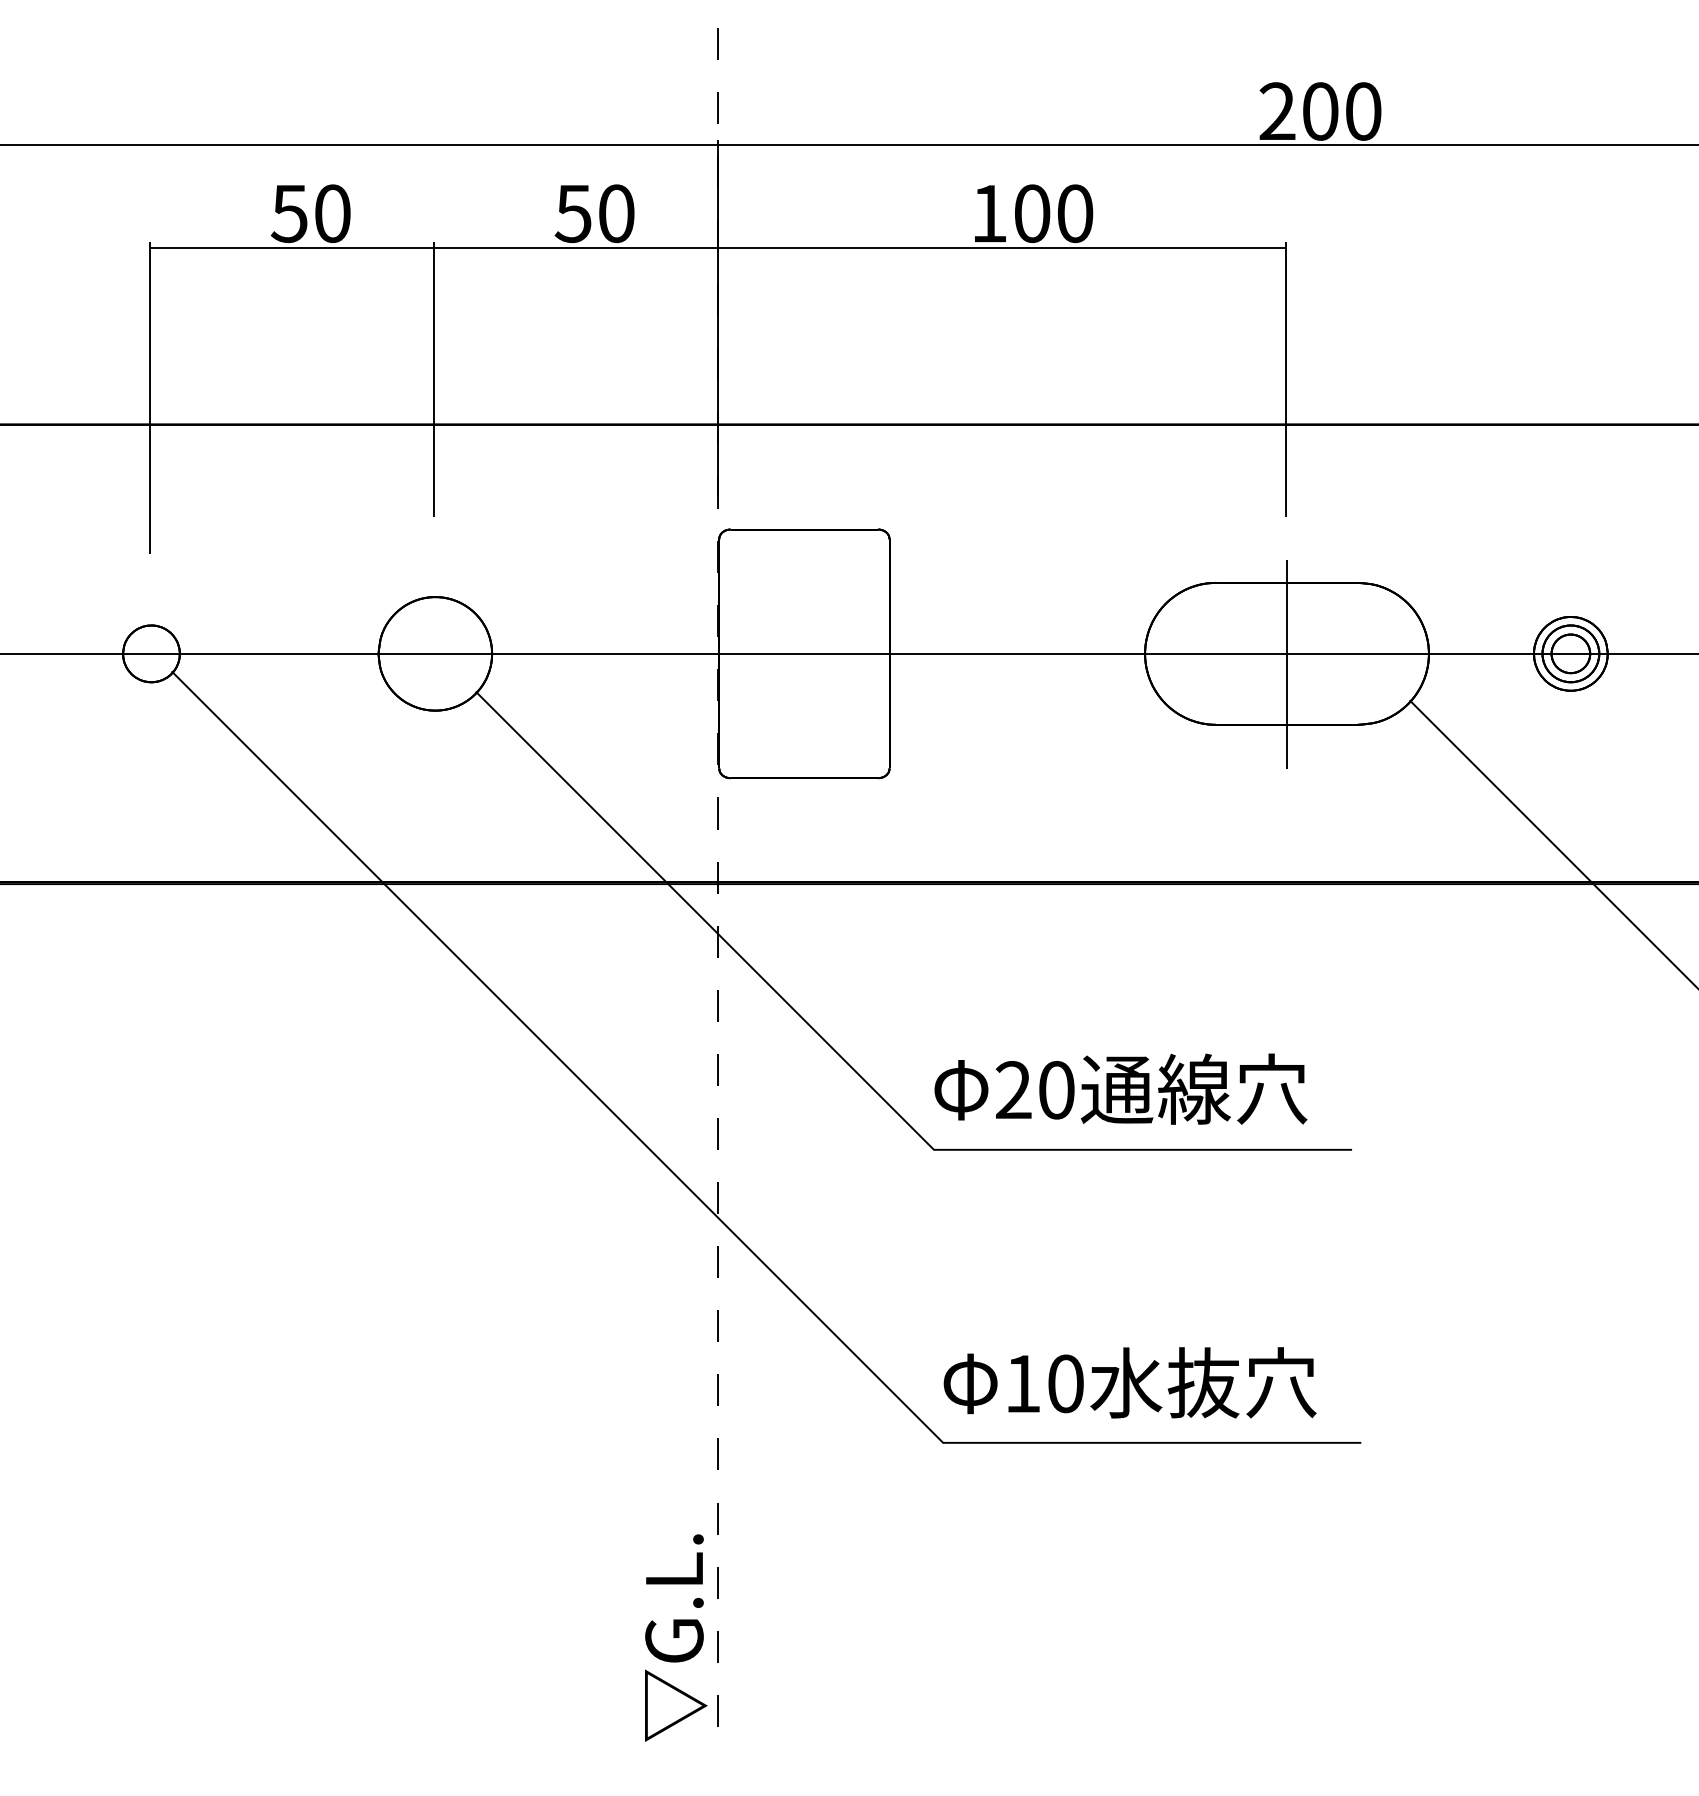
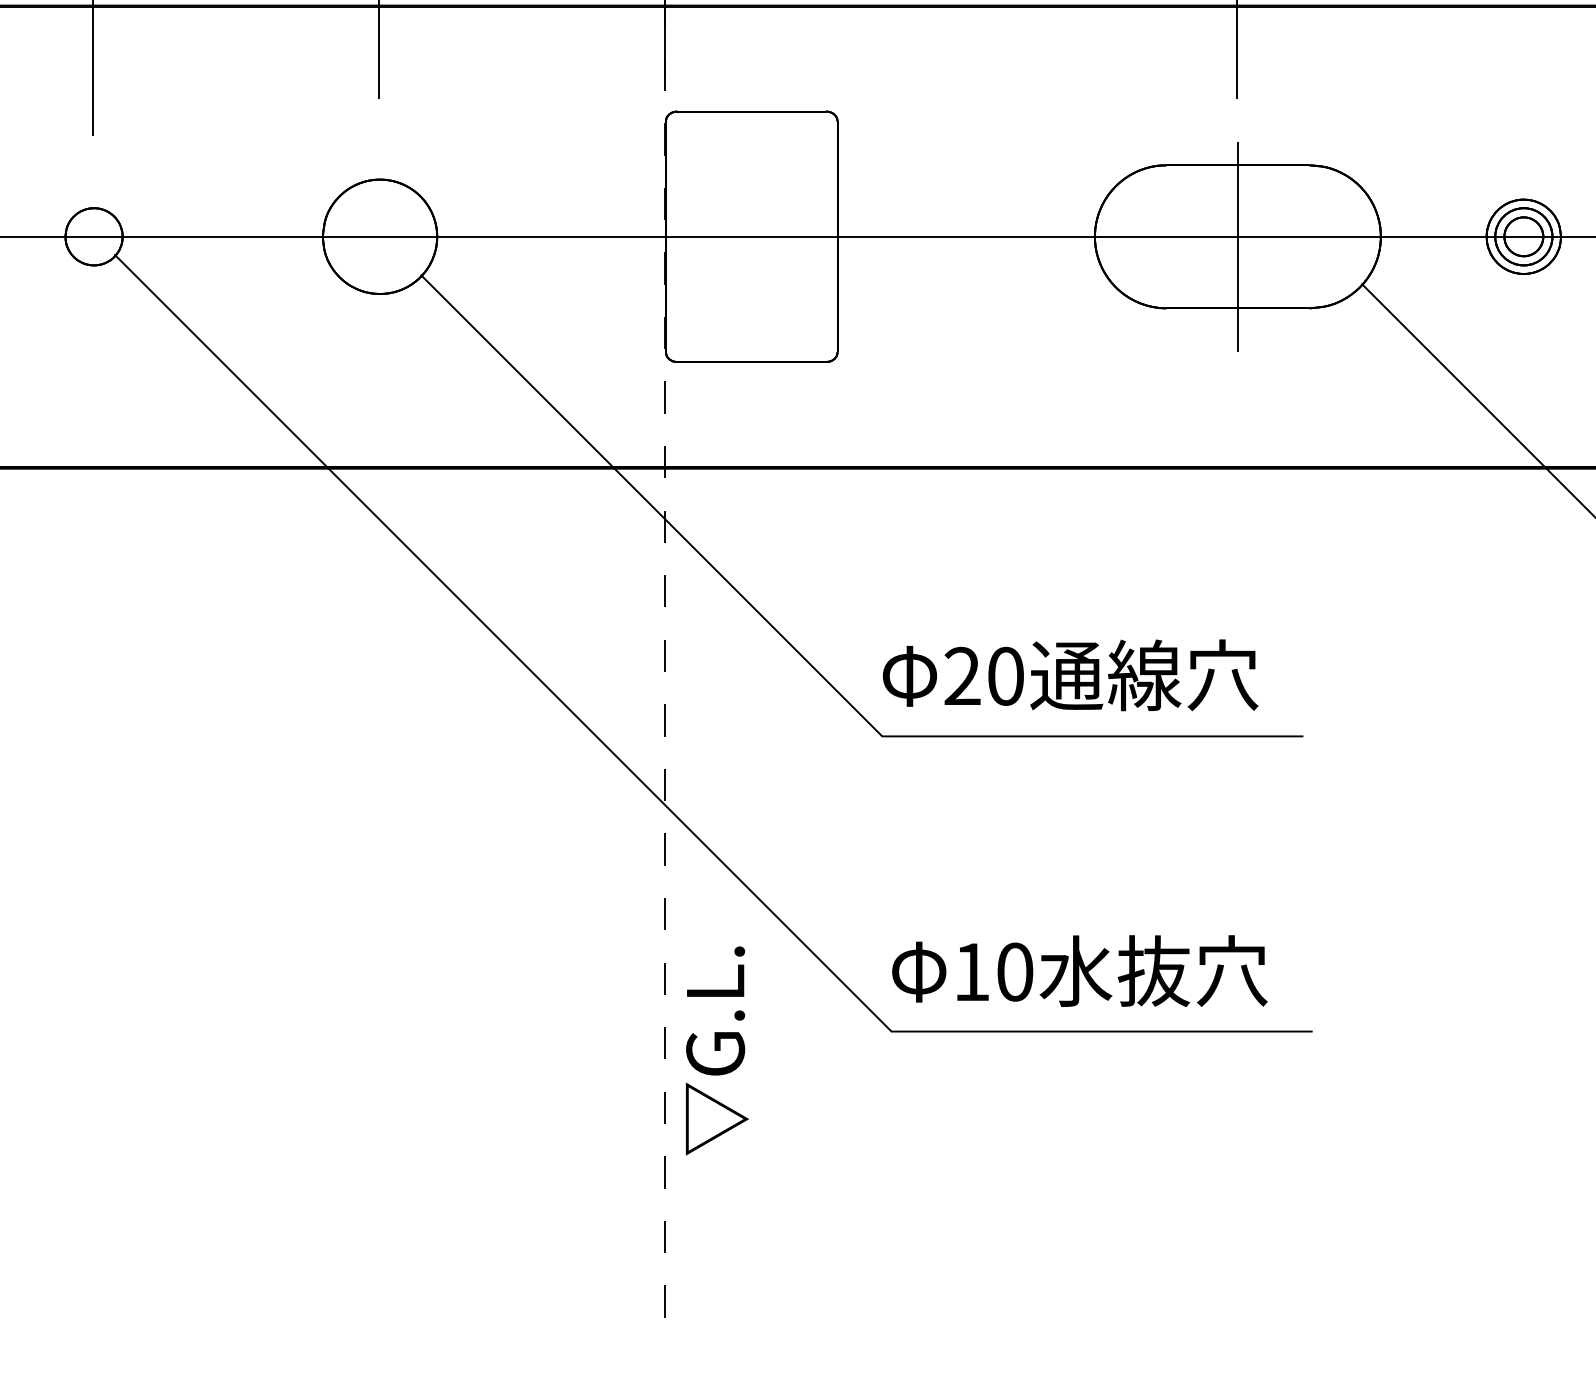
text: (676, 1637) -> (717, 1050), moved

